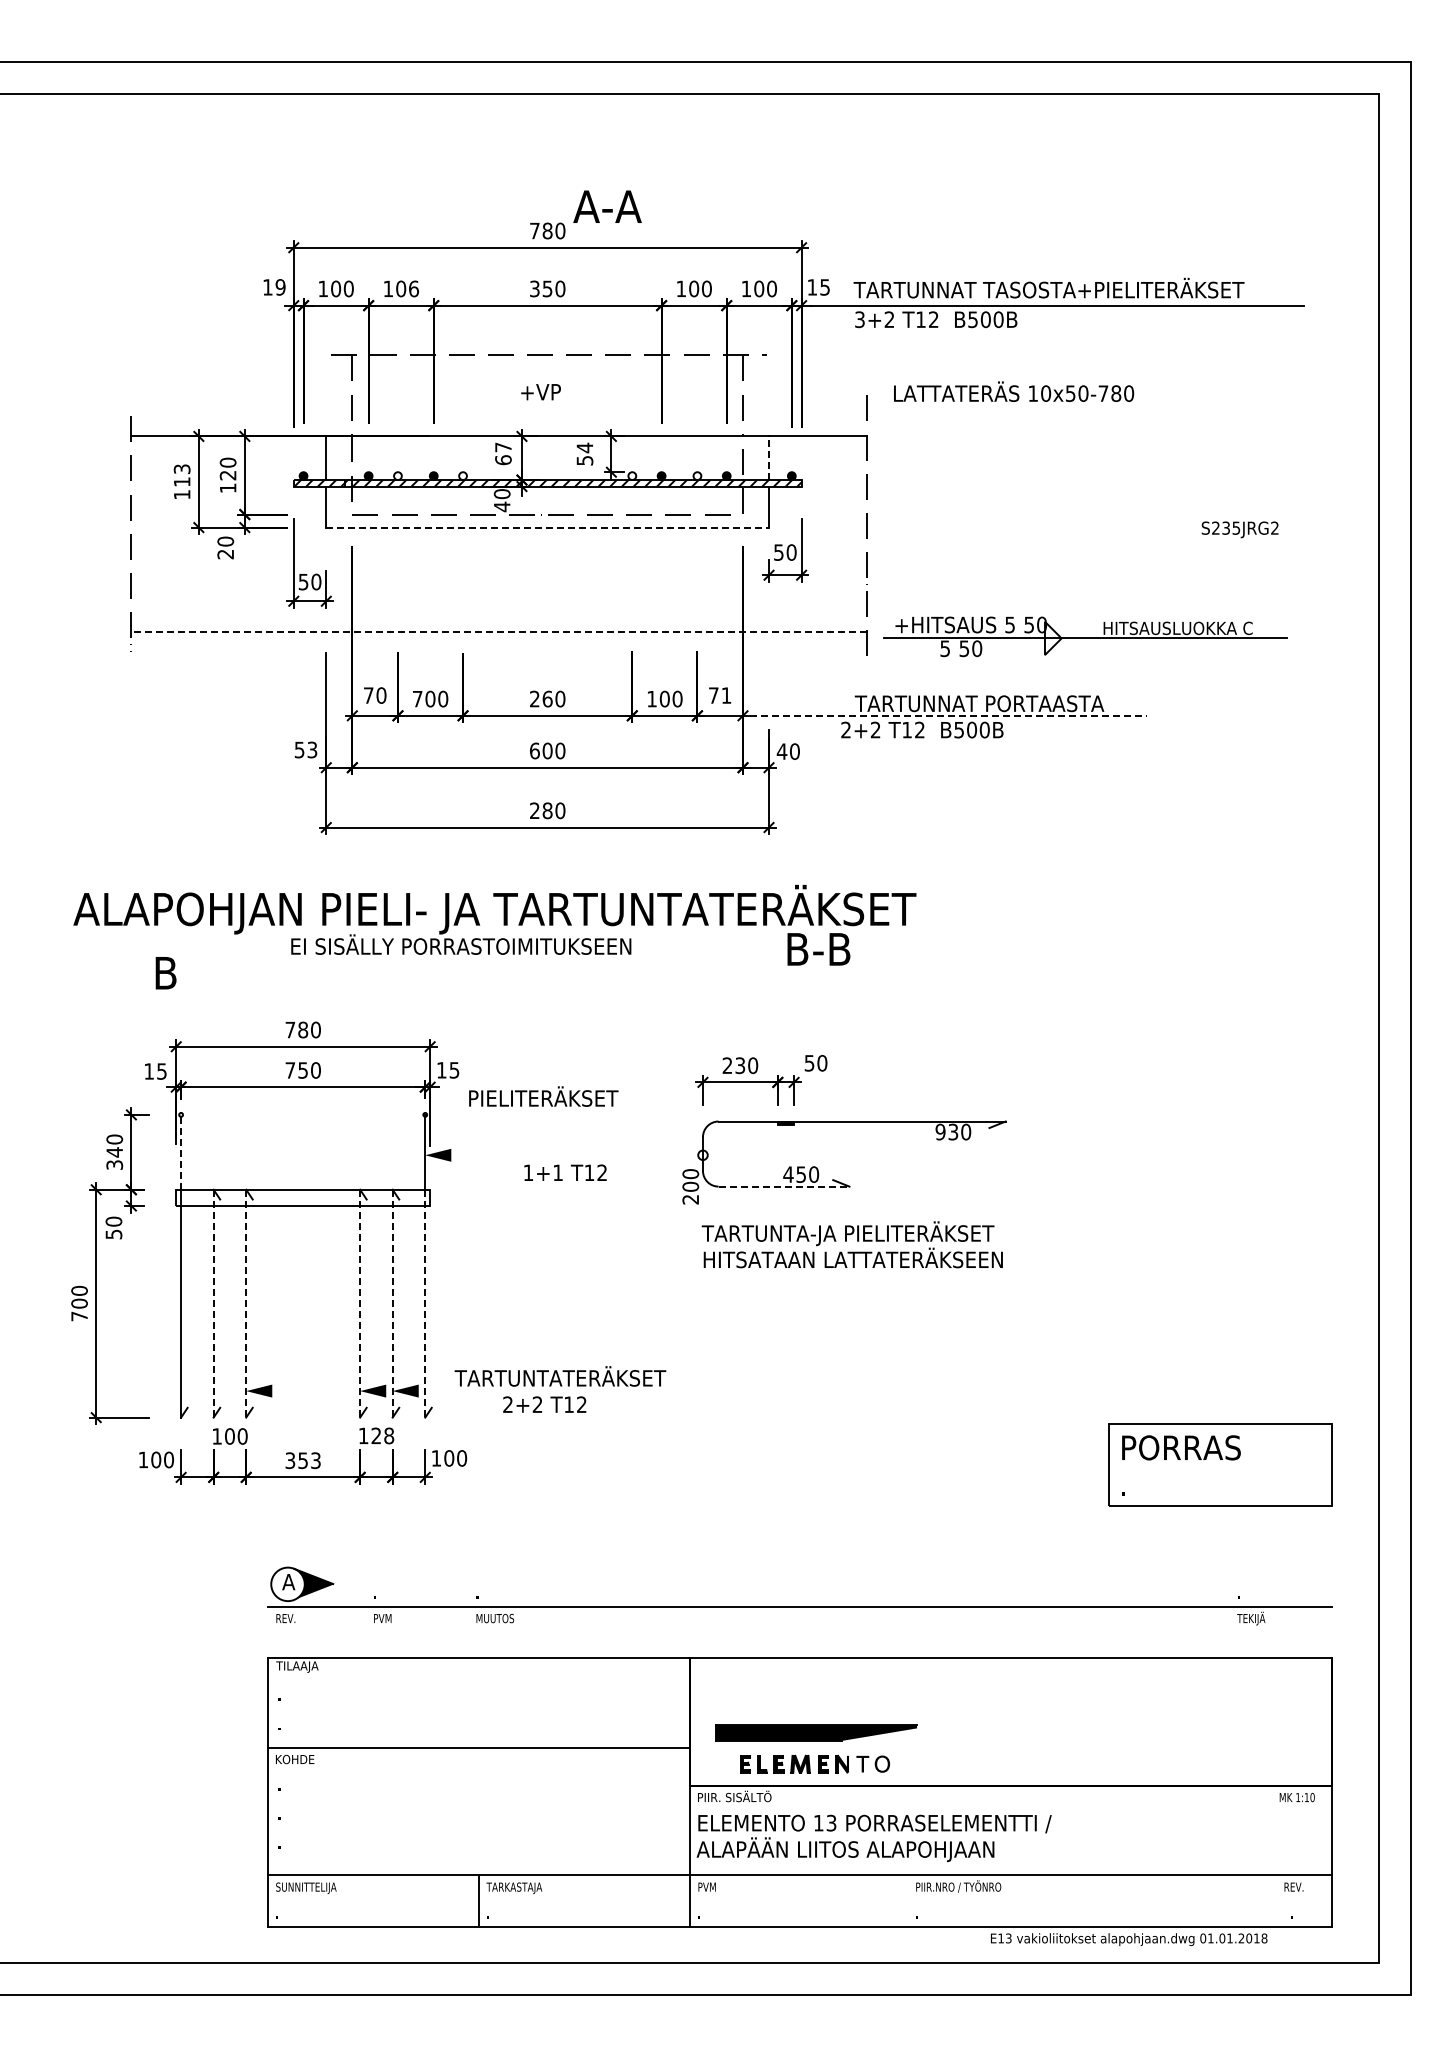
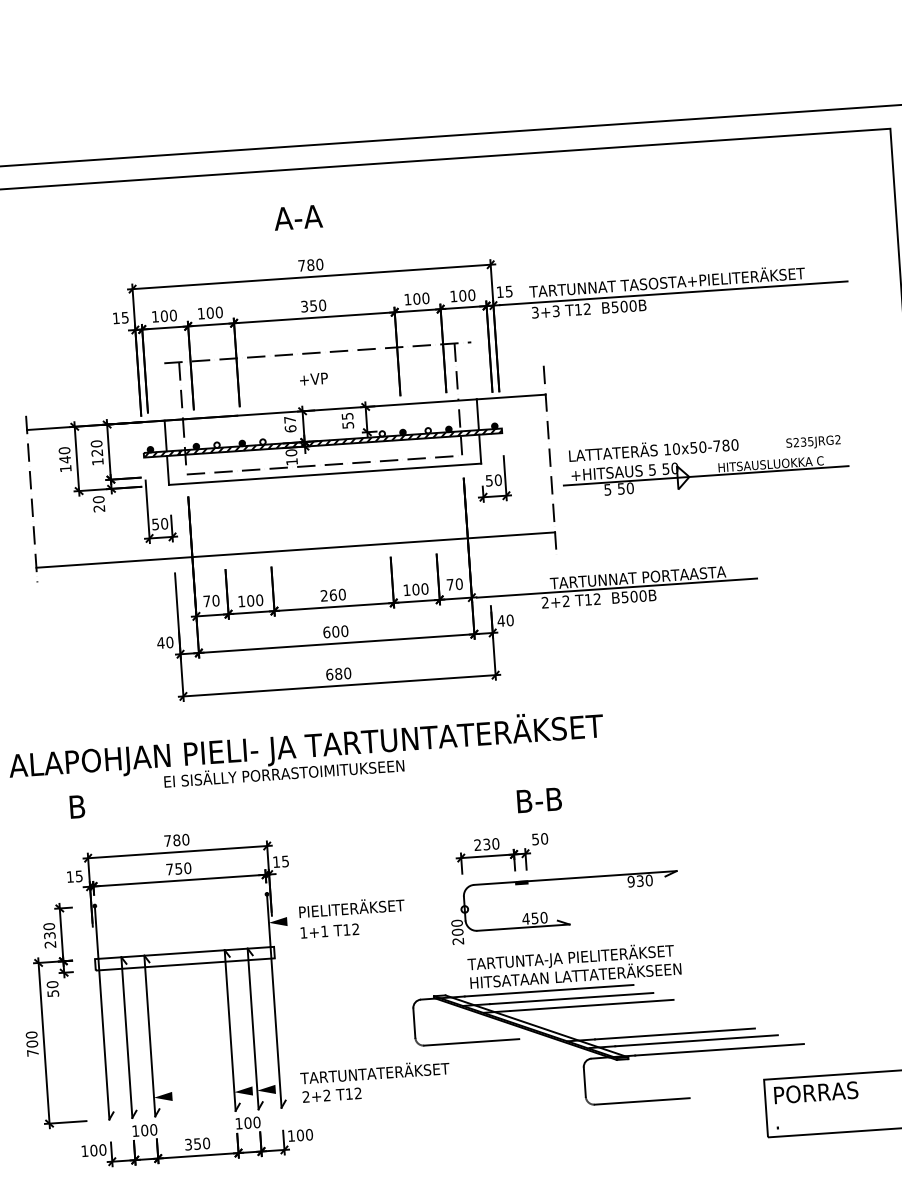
text: (607, 206) -> (298, 217), moved
text: (280, 287) -> (125, 317), 19 -> 15
text: (413, 288) -> (218, 312), 106 -> 100
text: (889, 319) -> (556, 311), 3+2 -> 3+3
text: (1014, 391) -> (654, 448), moved
text: (584, 447) -> (347, 416), 54 -> 55
line: (769, 458) -> (478, 414), dashed -> solid
text: (181, 475) -> (64, 455), 113 -> 140
text: (502, 506) -> (292, 461), 40 -> 10
line: (548, 527) -> (325, 474), dashed -> solid
line: (498, 631) -> (295, 549), dashed -> solid
part: (1085, 636) -> (706, 474), moved
text: (726, 695) -> (459, 584), 71 -> 70
text: (417, 699) -> (241, 601), 700 -> 100
line: (948, 716) -> (616, 588), dashed -> solid
text: (305, 749) -> (164, 642), 53 -> 40
text: (534, 810) -> (329, 674), 280 -> 680
text: (818, 949) -> (539, 800), moved
text: (543, 1096) -> (351, 907), moved
line: (181, 1151) -> (96, 931), dashed -> solid
text: (114, 1158) -> (49, 940), 340 -> 230
text: (565, 1172) -> (329, 930), moved
line: (784, 1186) -> (523, 927), dashed -> solid
line: (213, 1303) -> (126, 1037), dashed -> solid
line: (246, 1303) -> (150, 1035), dashed -> solid
line: (360, 1303) -> (230, 1030), dashed -> solid
line: (392, 1303) -> (252, 1028), dashed -> solid
line: (425, 1303) -> (276, 1027), dashed -> solid
part: (894, 1358) -> (609, 1043), added
text: (544, 1404) -> (331, 1095), moved
text: (382, 1435) -> (252, 1122), 128 -> 100
text: (315, 1460) -> (206, 1143), 353 -> 350

